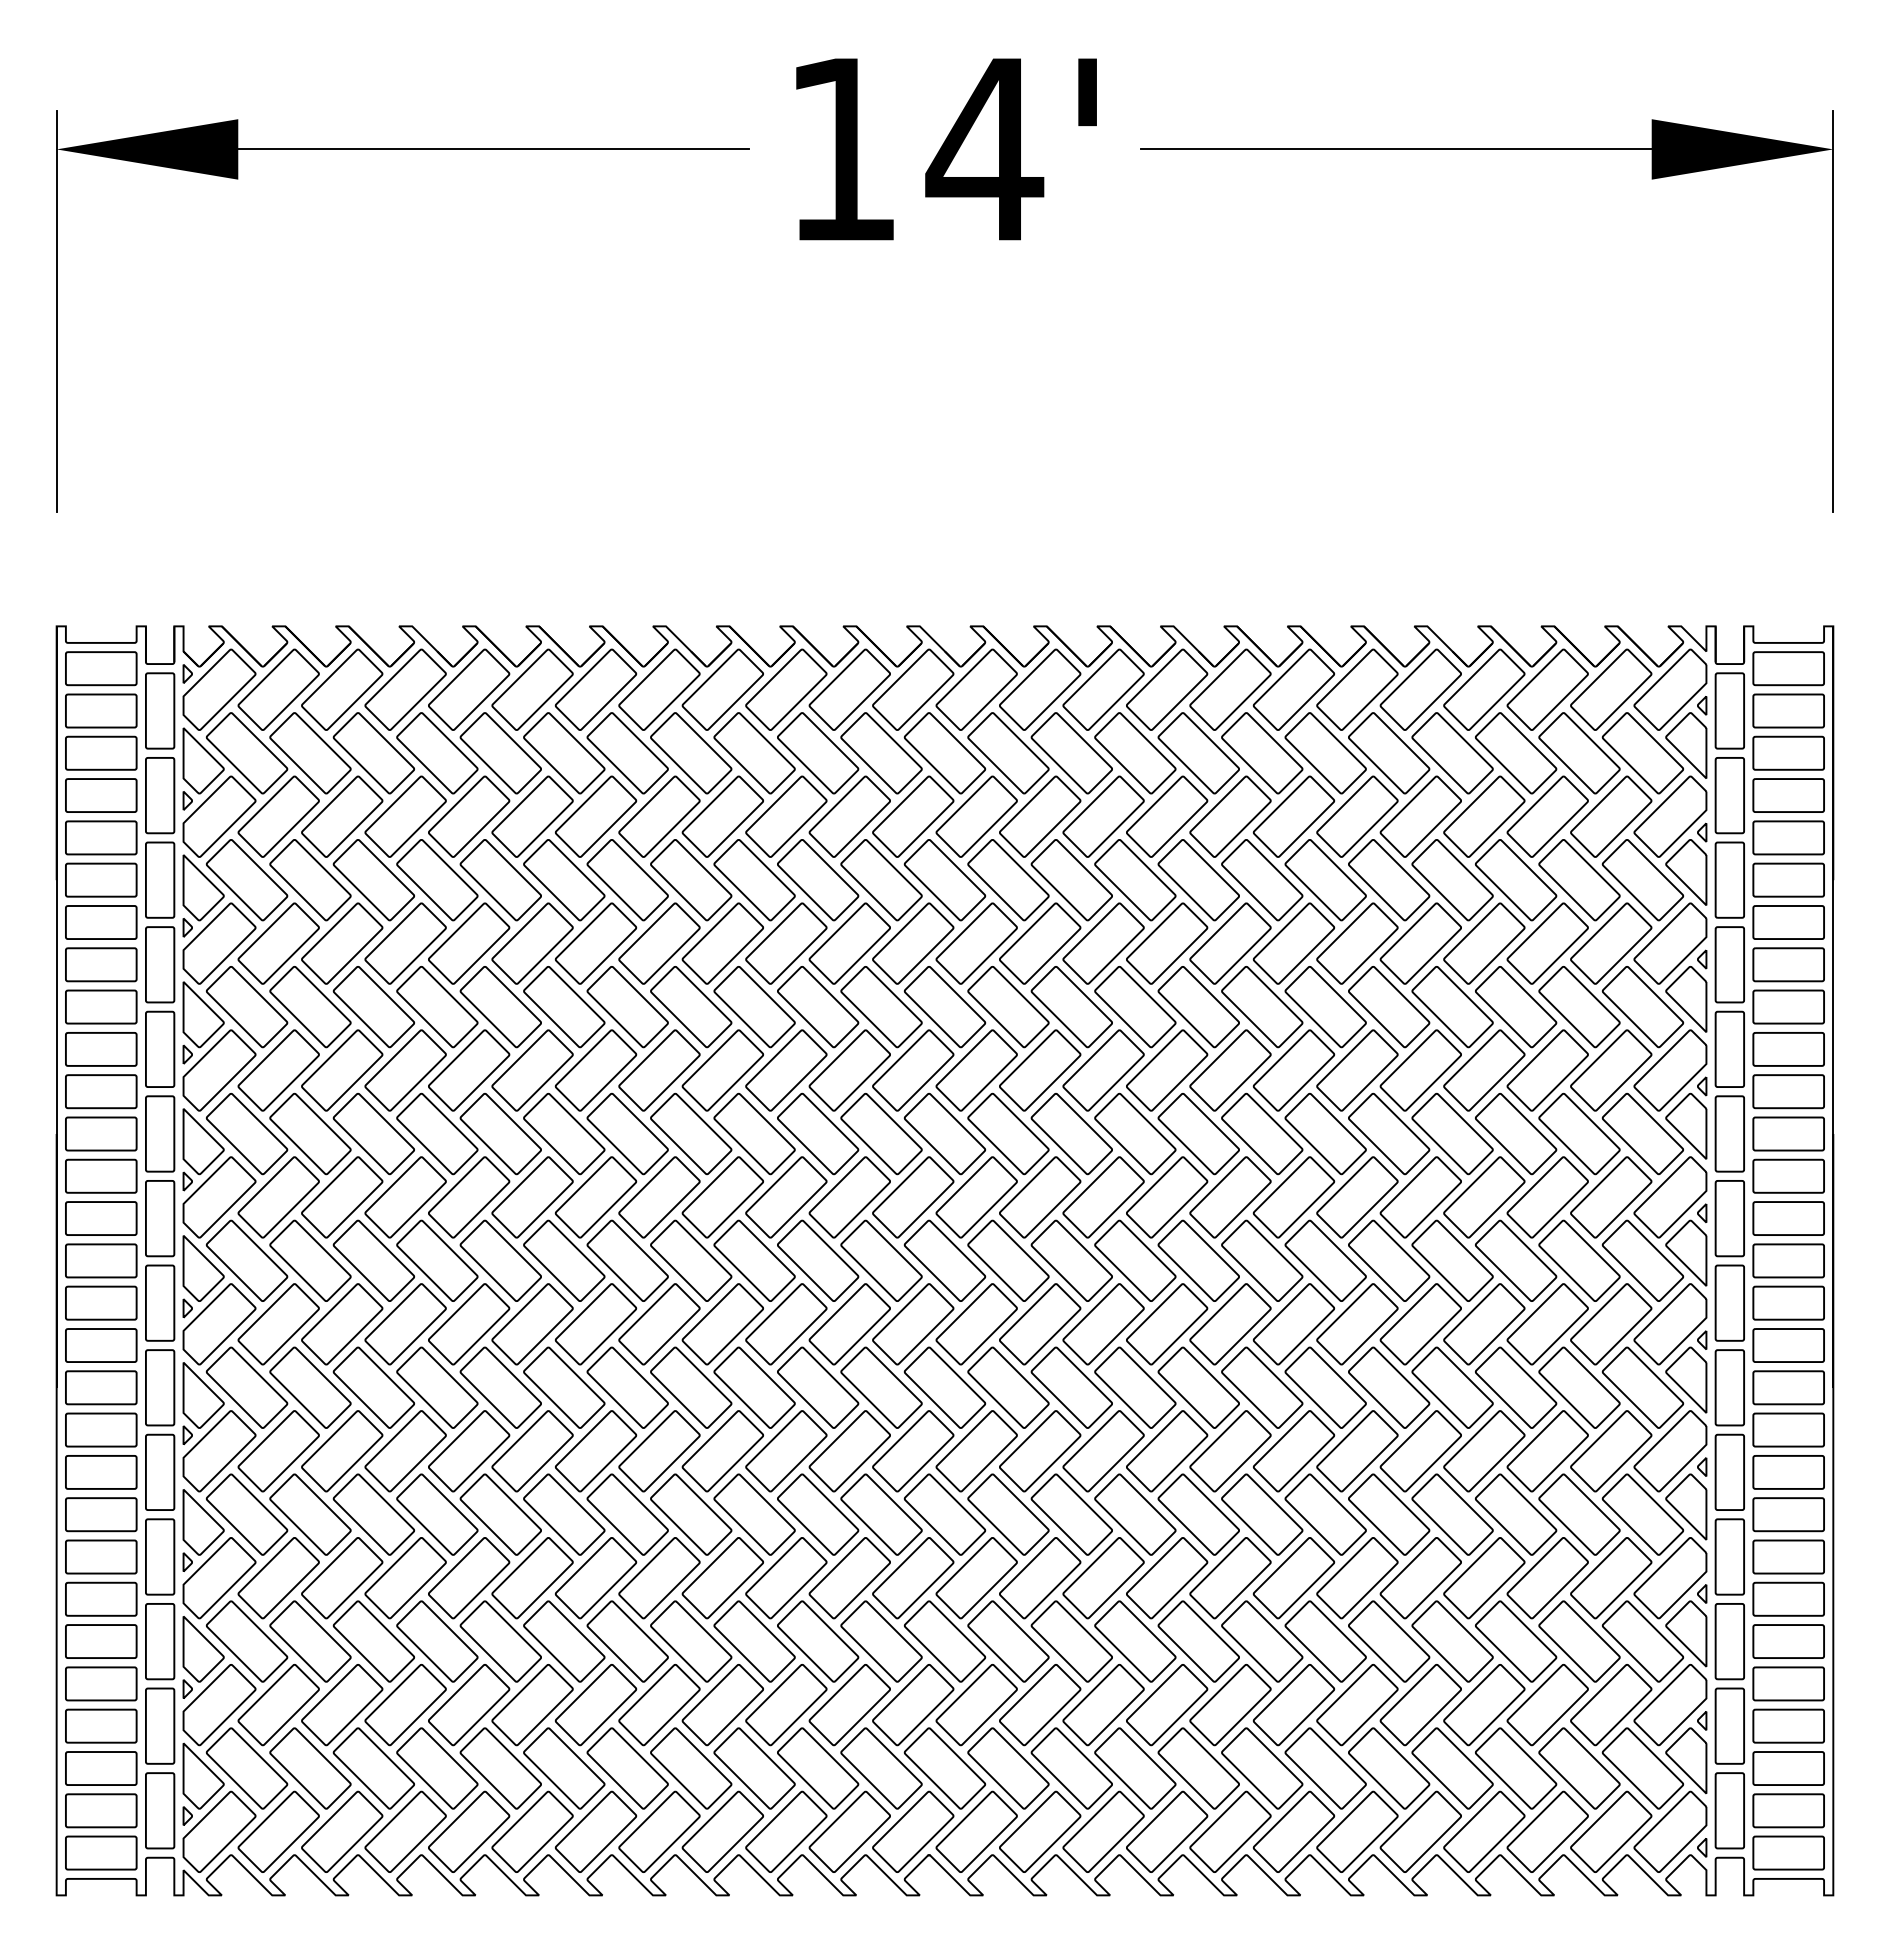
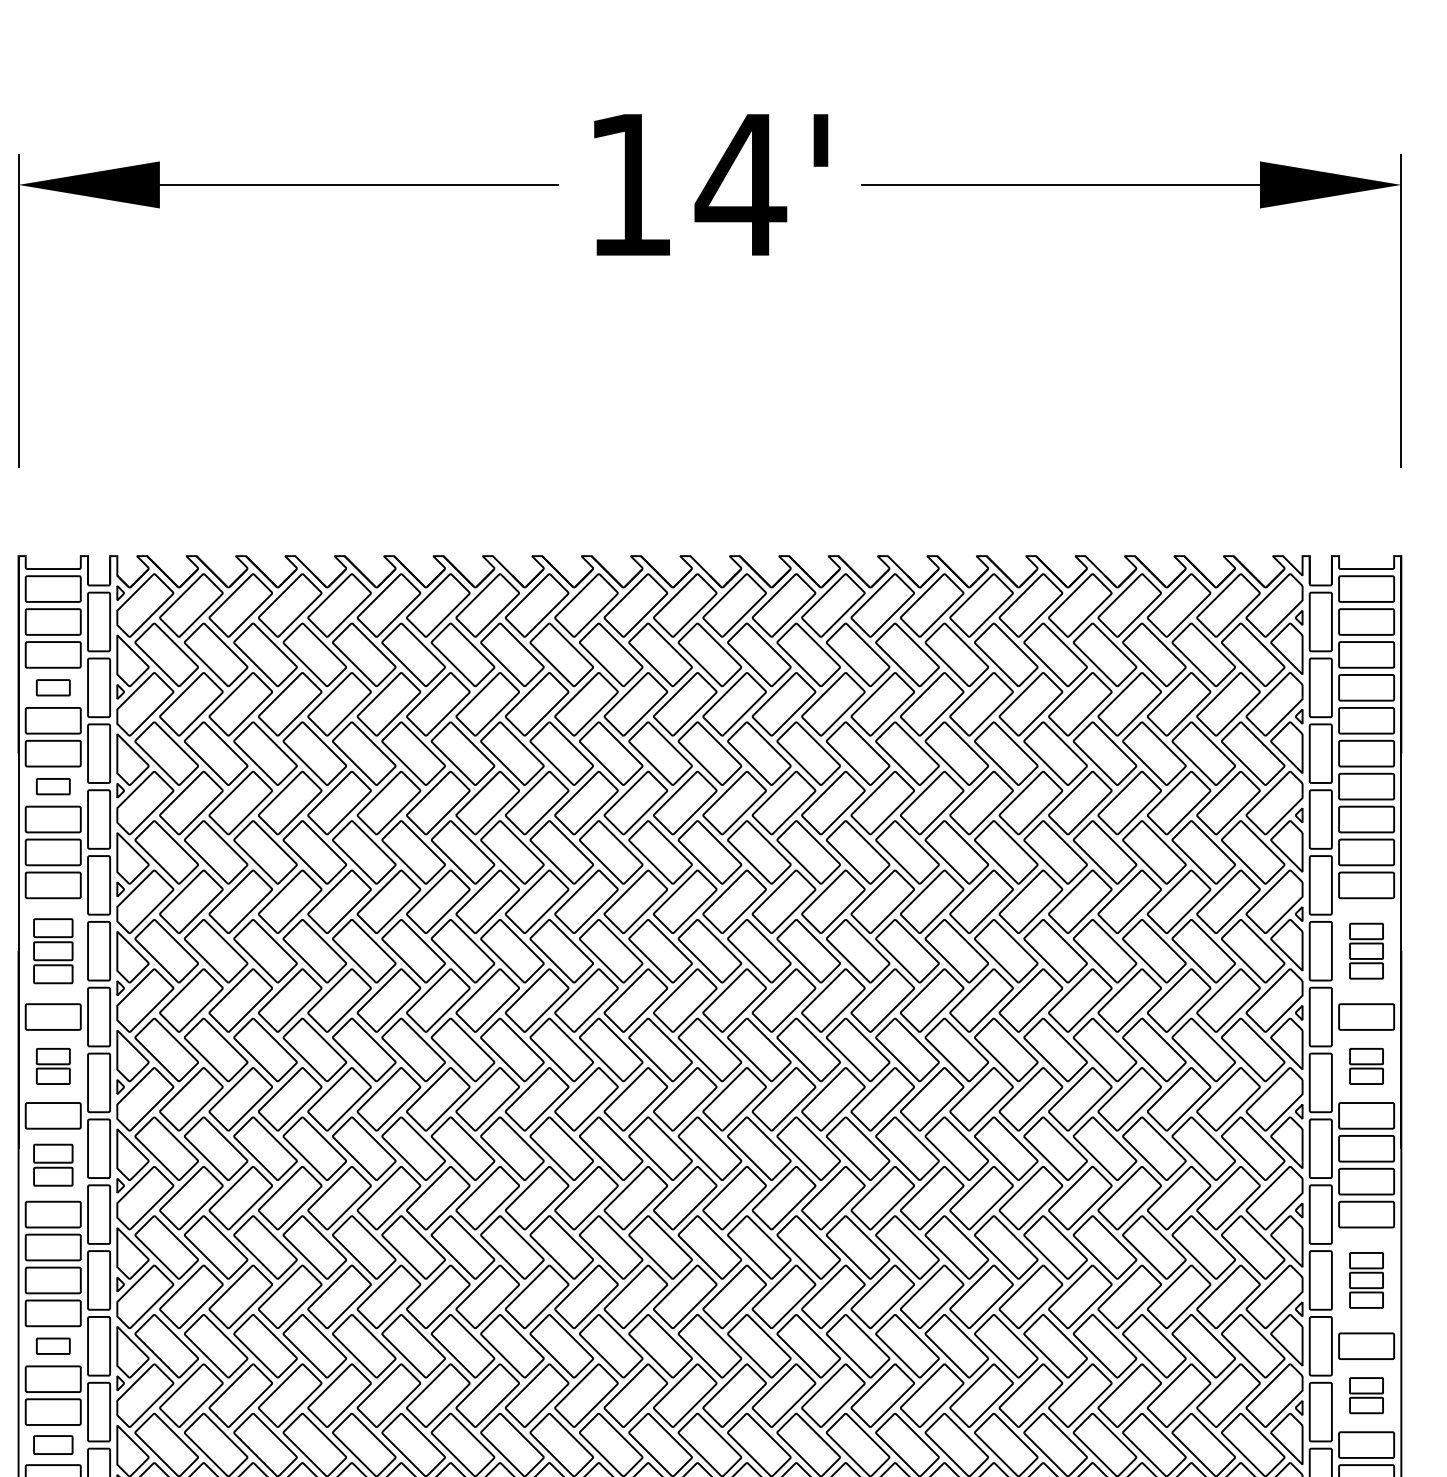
part: (101, 795) -> (53, 687), size x0.6
part: (101, 922) -> (53, 786), size x0.6
part: (101, 1133) -> (53, 950), size x0.7
part: (1788, 1133) -> (1366, 950), size x0.6
part: (101, 1281) -> (53, 1066), size x0.6
part: (1788, 1281) -> (1366, 1066), size x0.6
part: (101, 1408) -> (53, 1164), size x0.7
part: (1788, 1556) -> (1366, 1280), size x0.6
part: (101, 1641) -> (53, 1346), size x0.6
part: (1788, 1704) -> (1366, 1395), size x0.6
part: (101, 1768) -> (53, 1445), size x0.7

